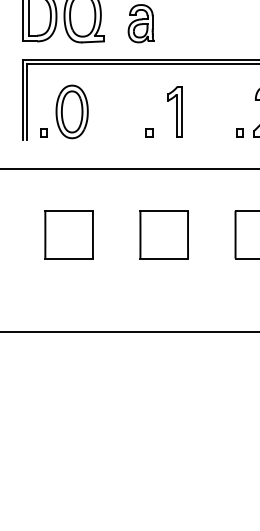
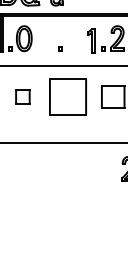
part: (175, 111) -> (91, 40), moved
part: (68, 233) -> (22, 96), size x0.6
part: (163, 233) -> (67, 96), size x1.6

